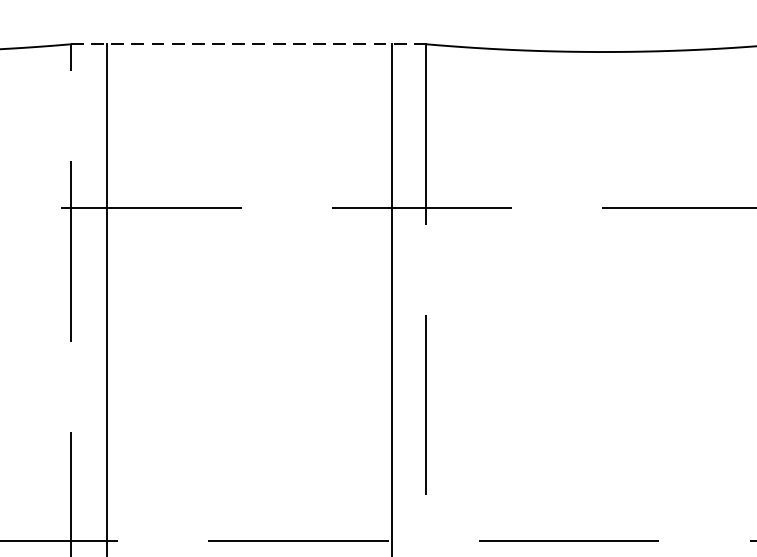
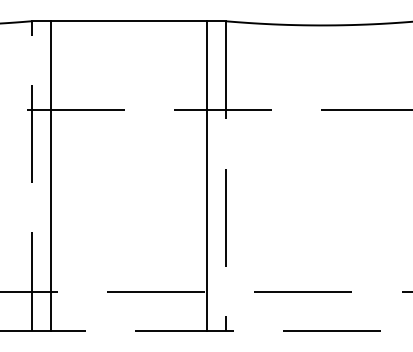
line: (248, 44) -> (128, 21), dashed -> solid

